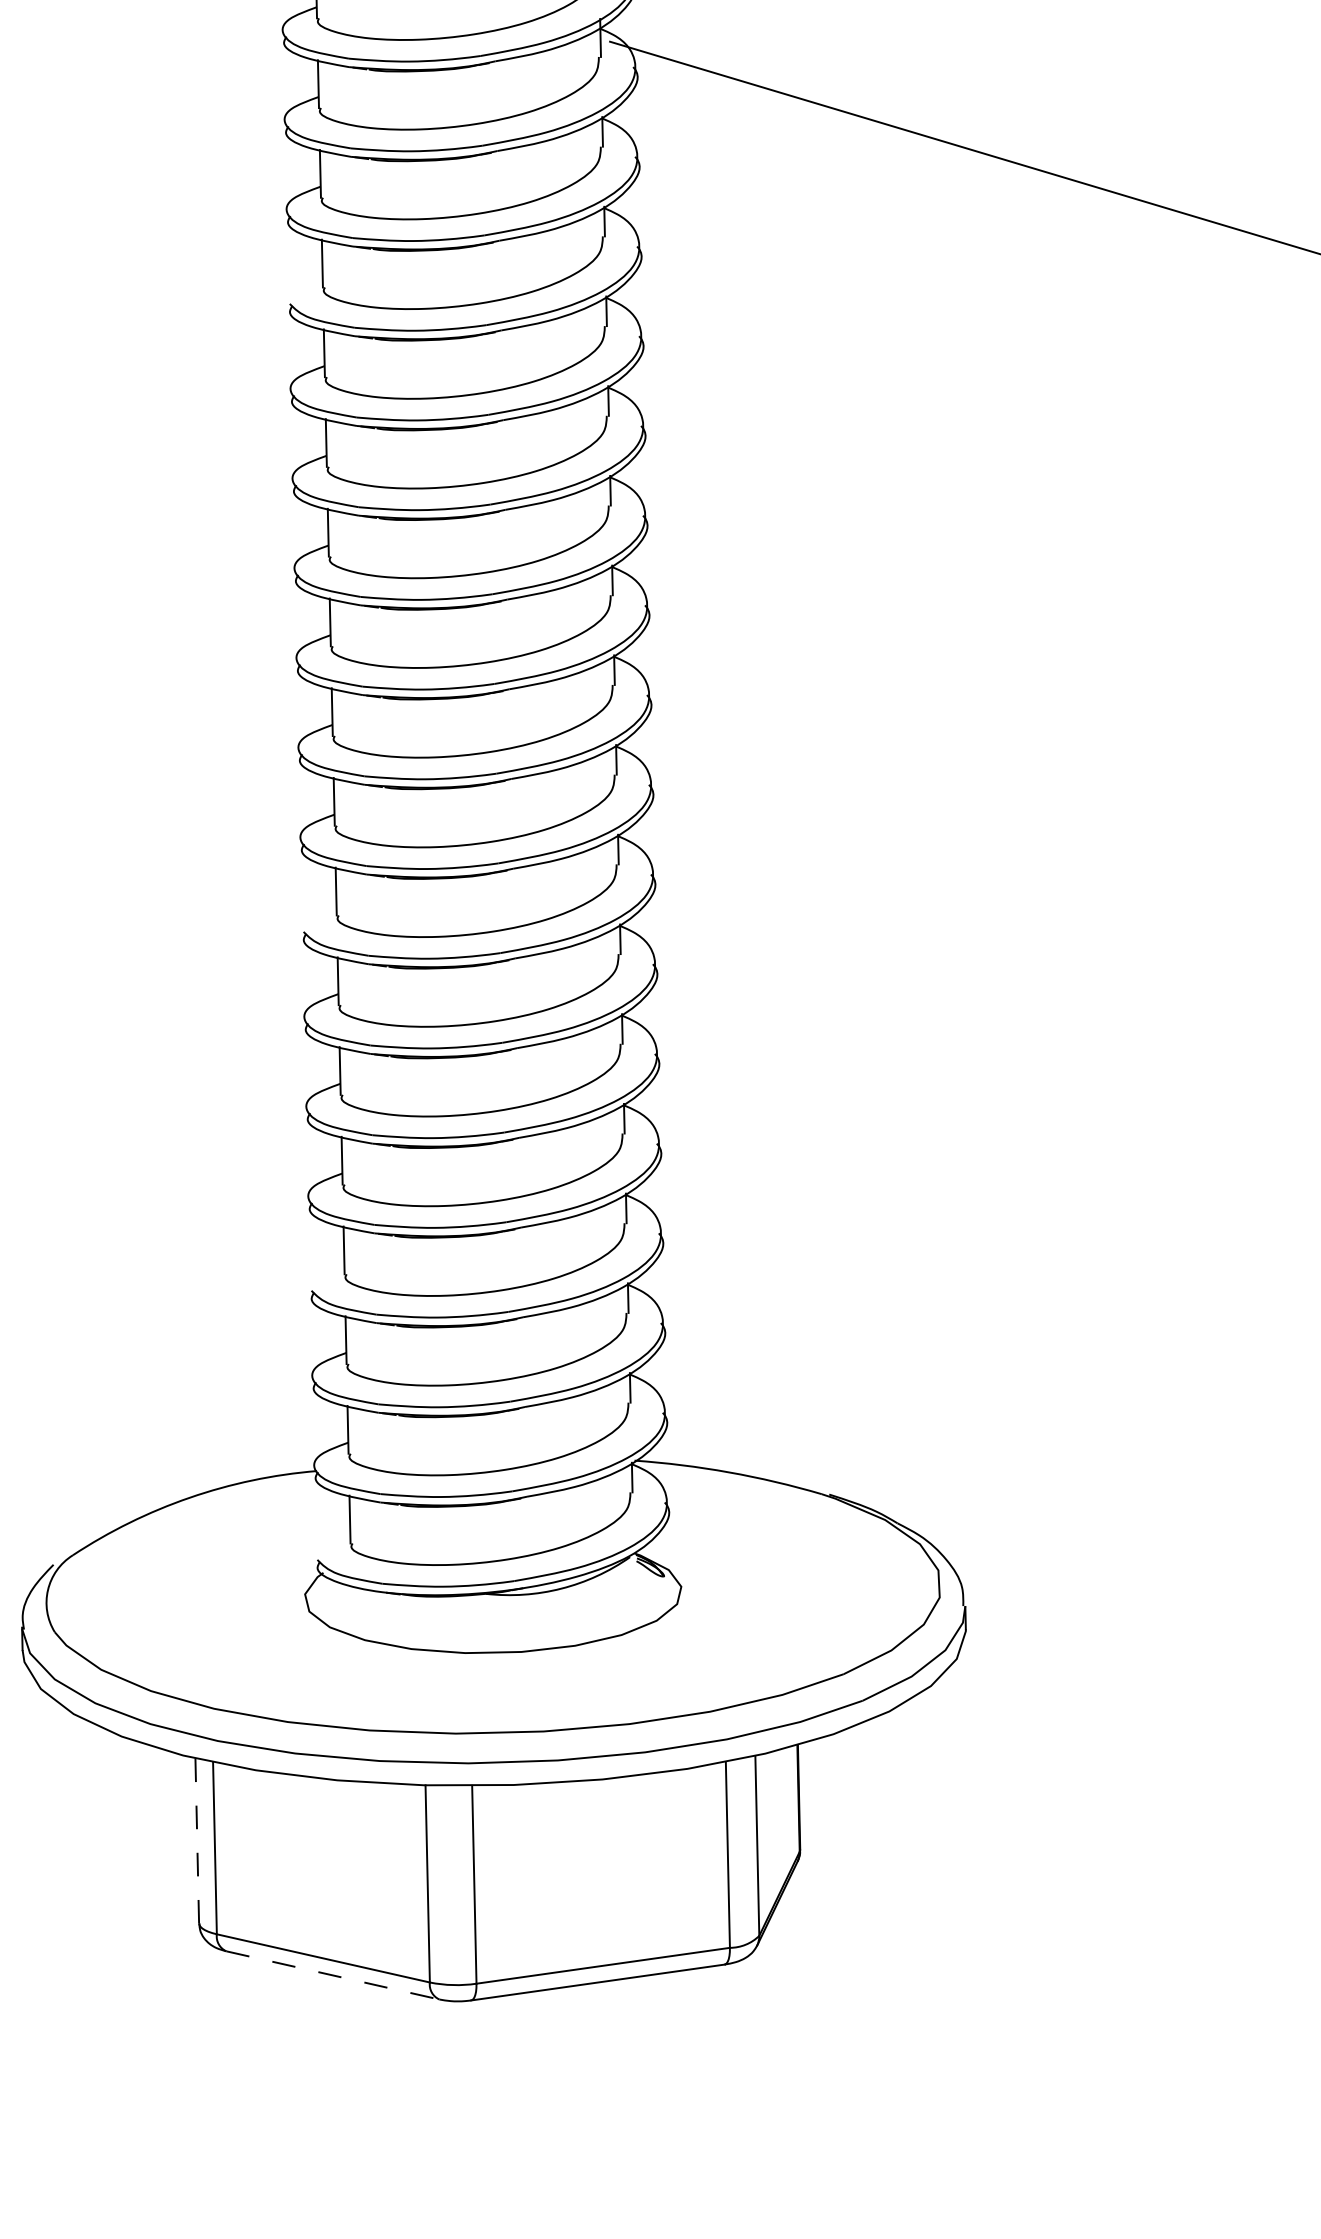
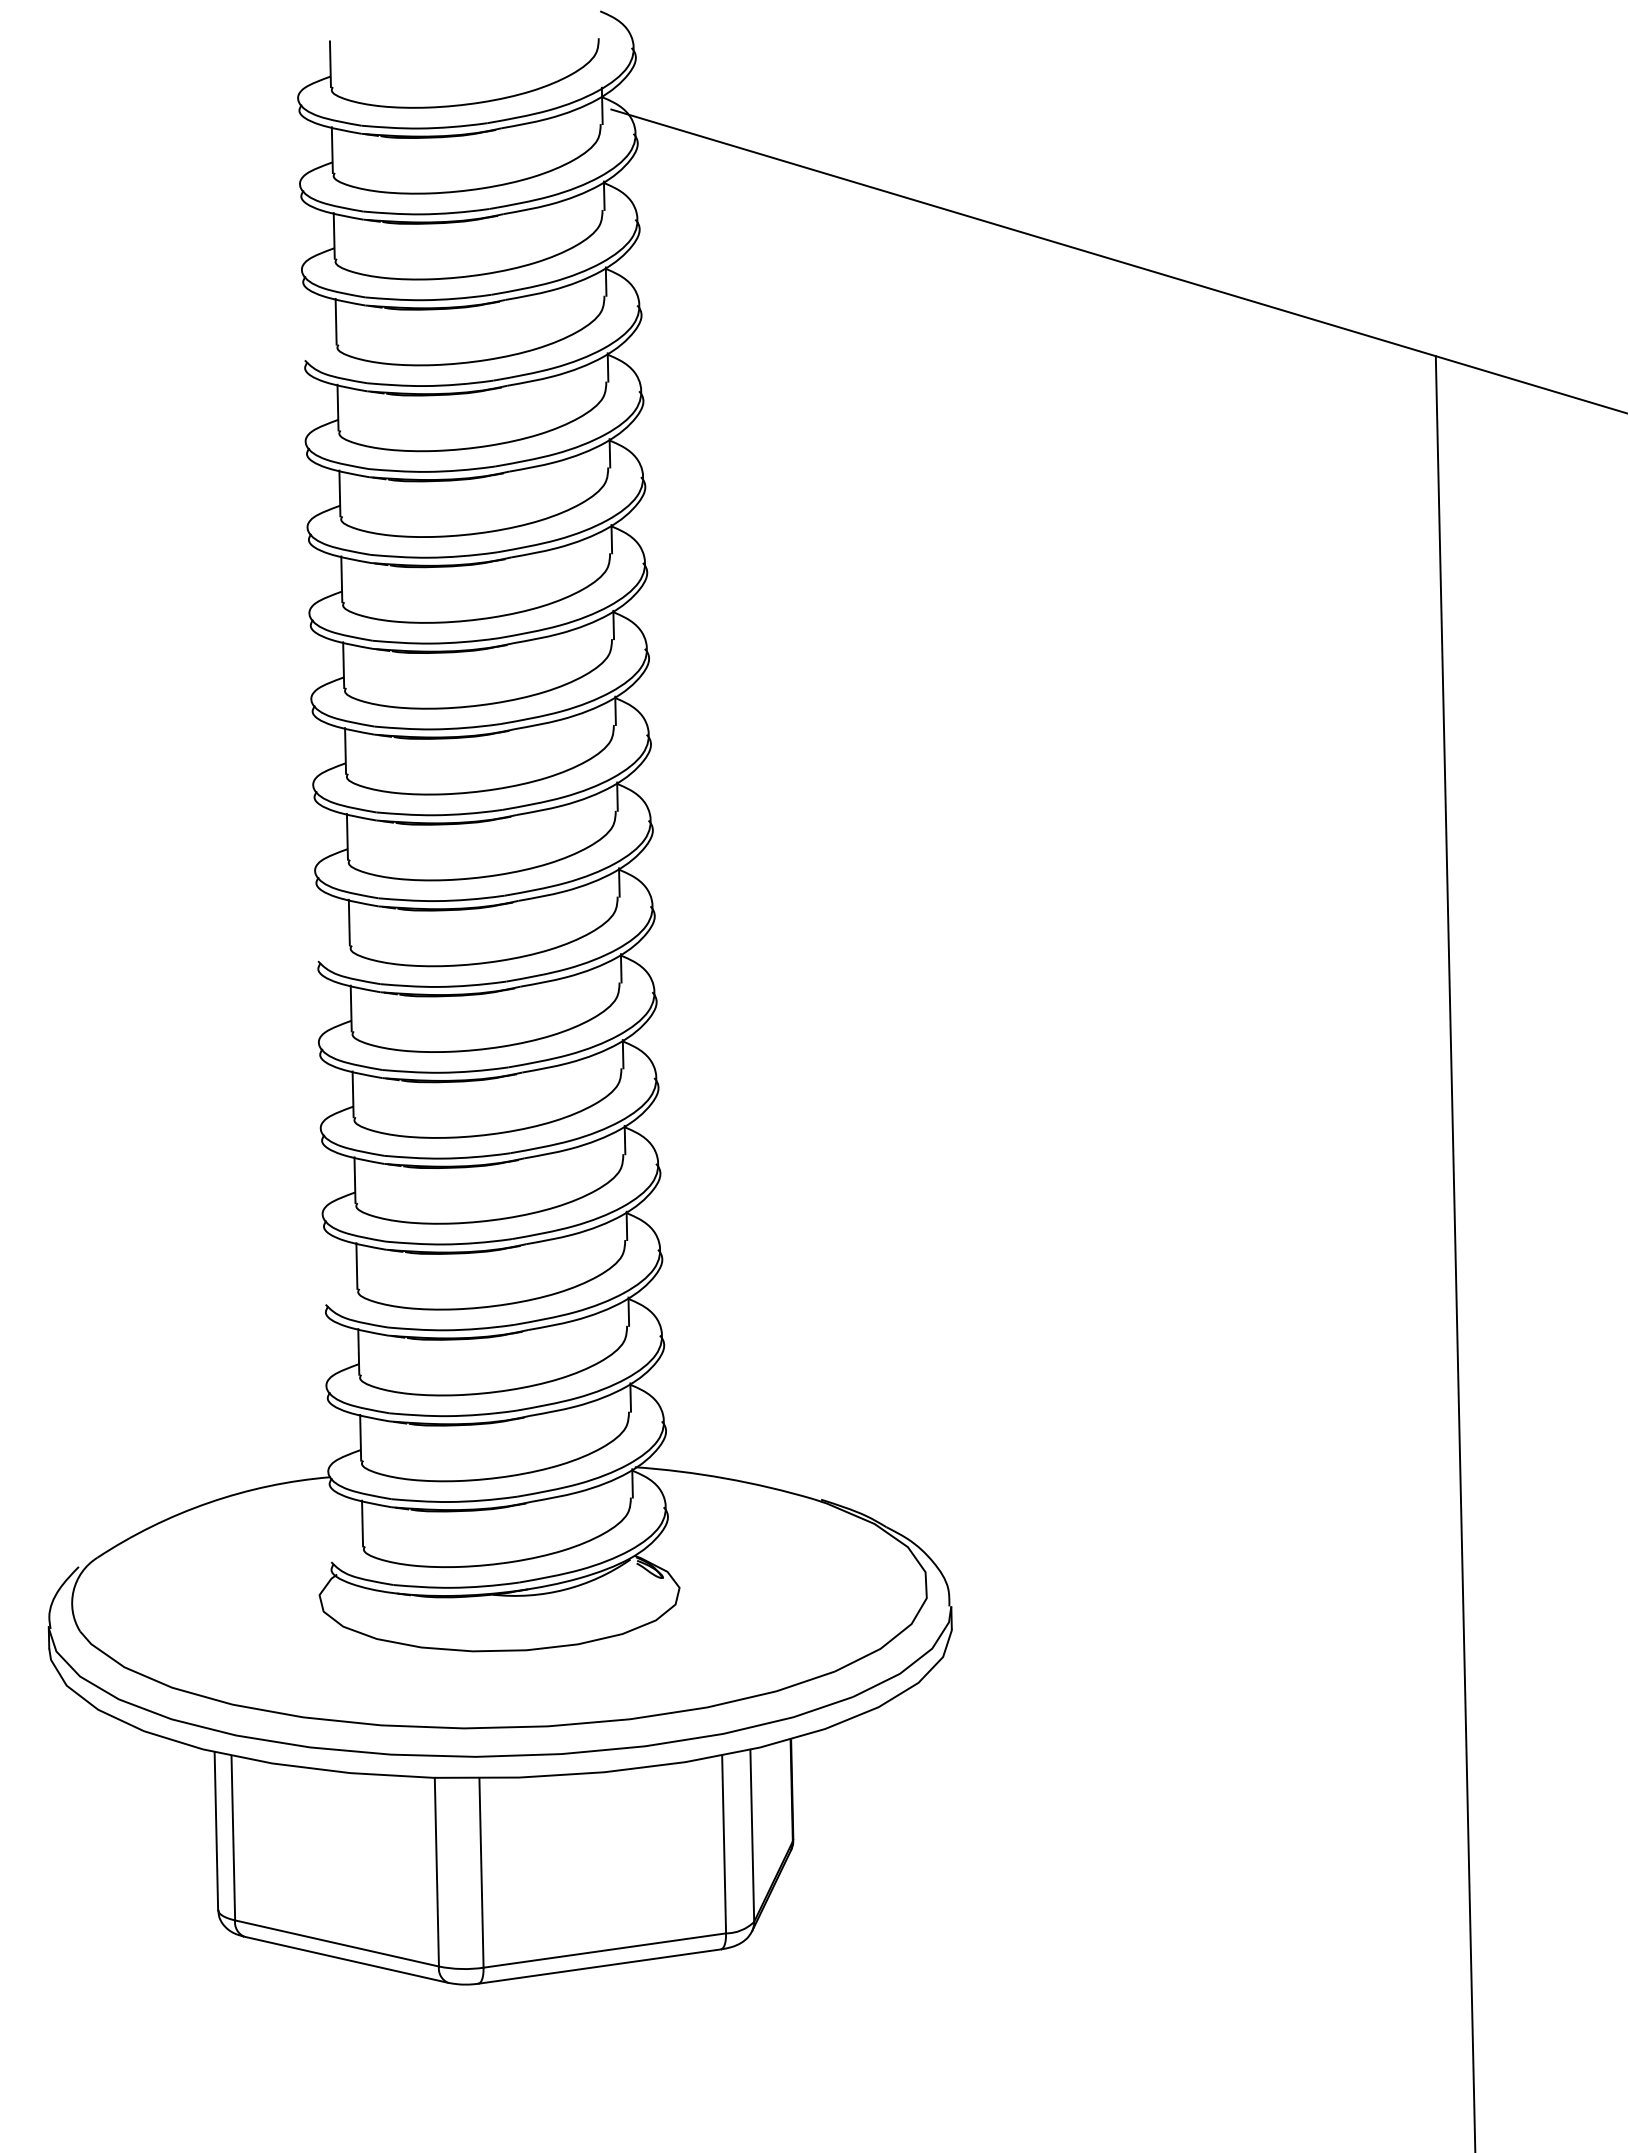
line: (197, 1841) -> (216, 1831), dashed -> solid
line: (333, 1975) -> (346, 1959), dashed -> solid

